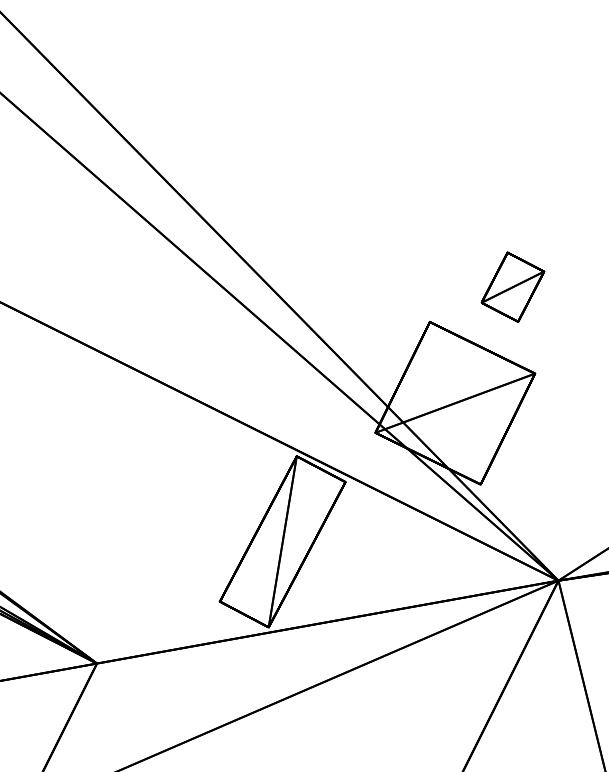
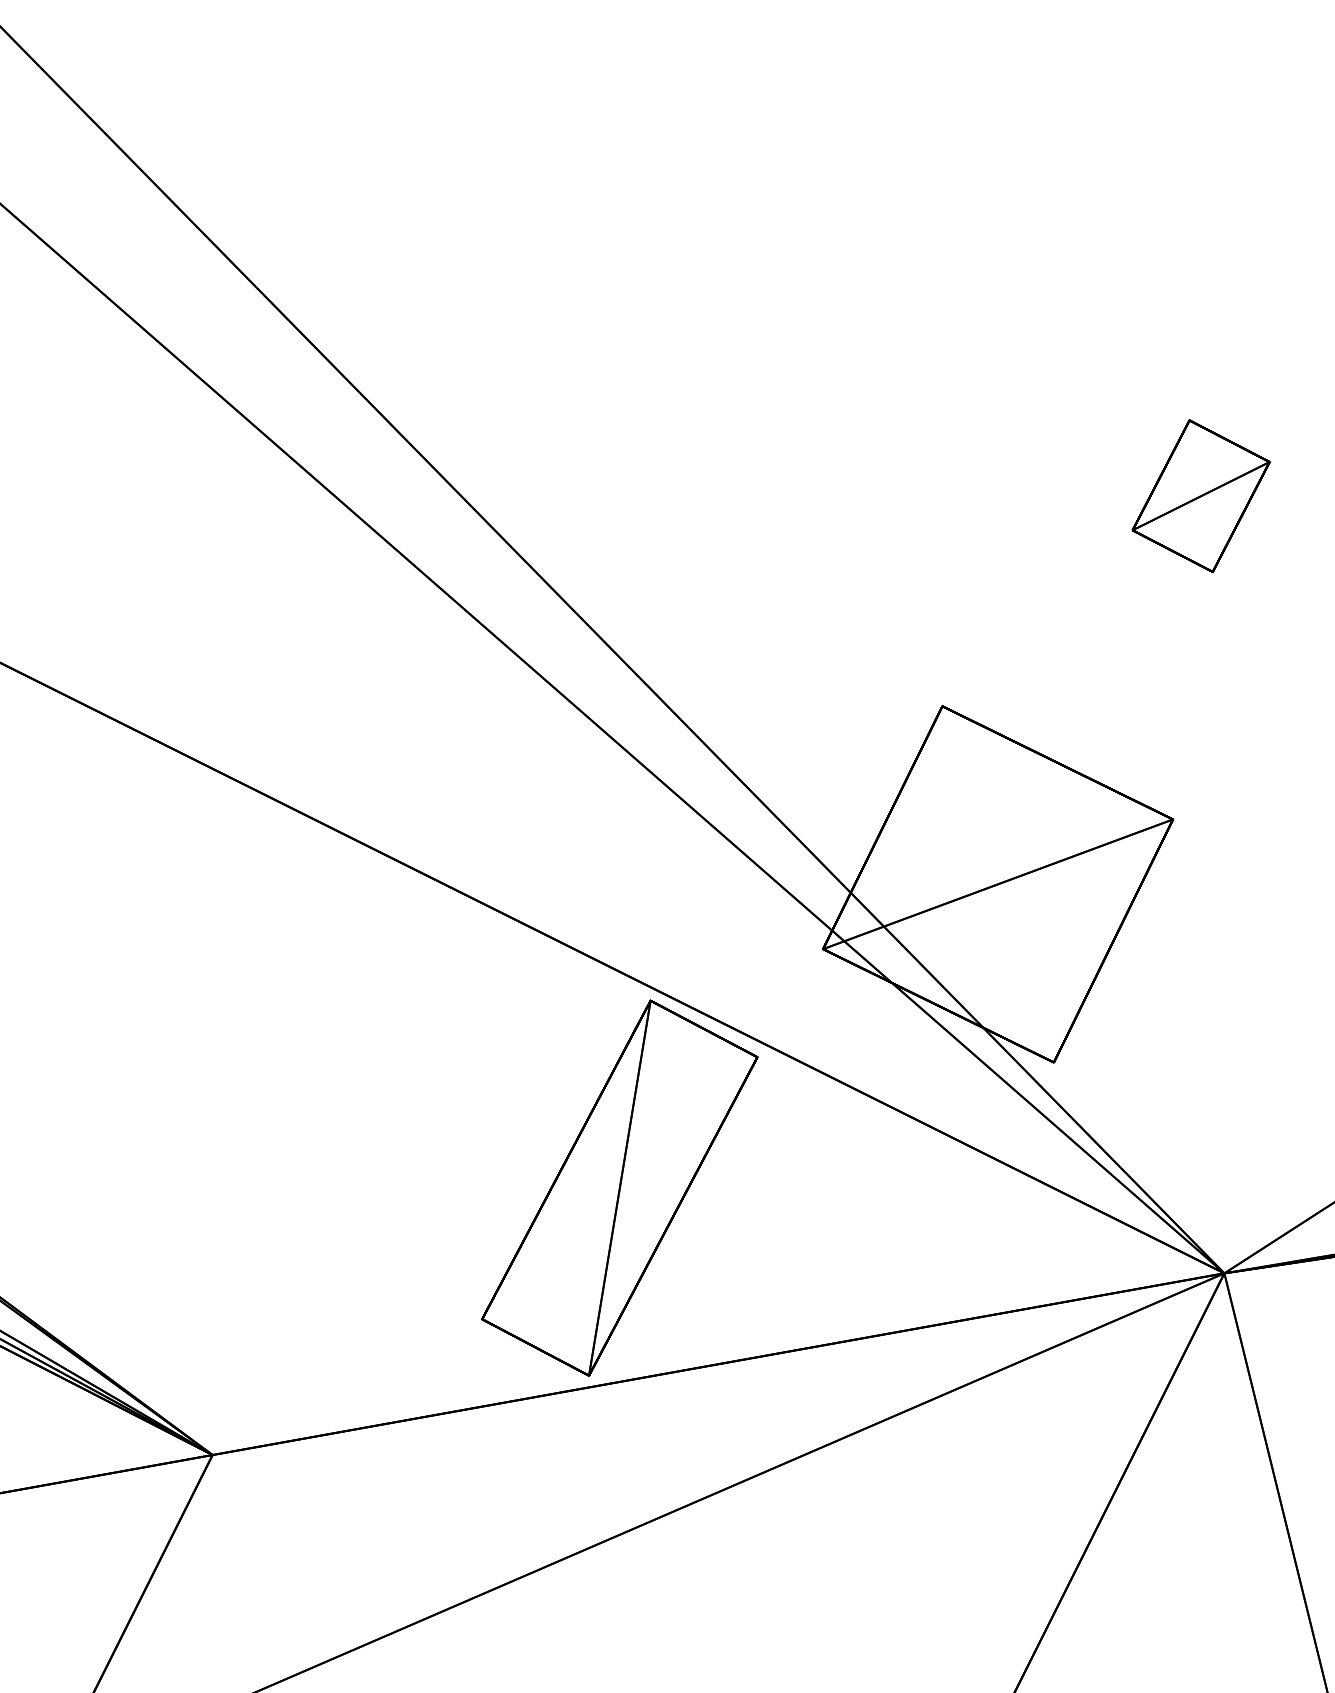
part: (512, 286) -> (1200, 494), moved

